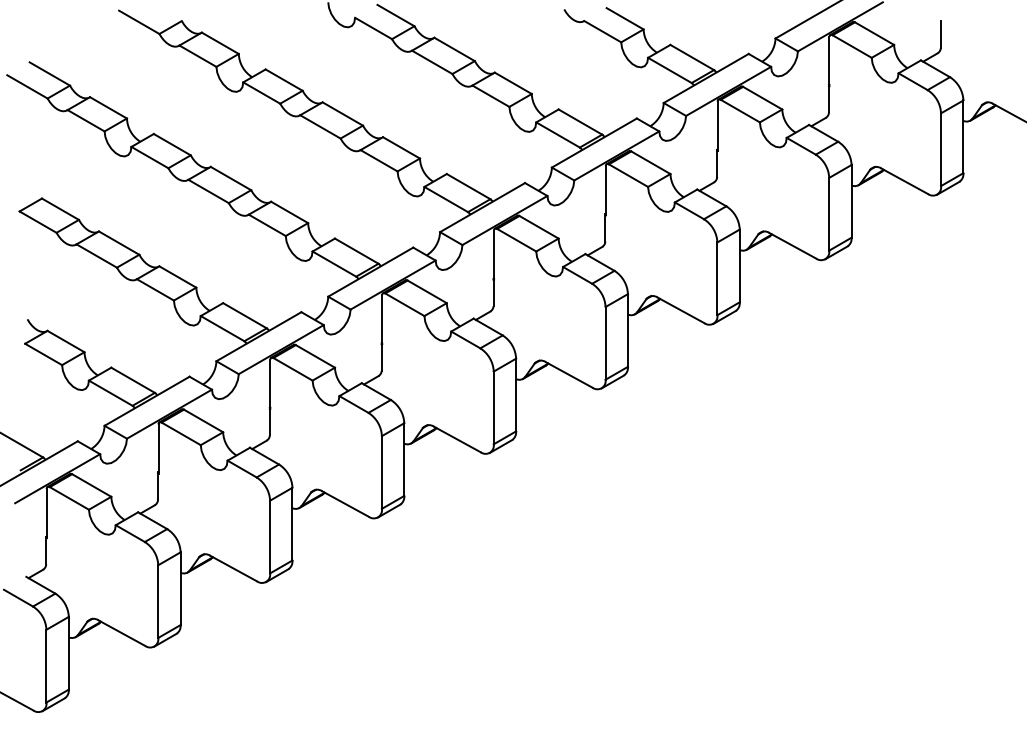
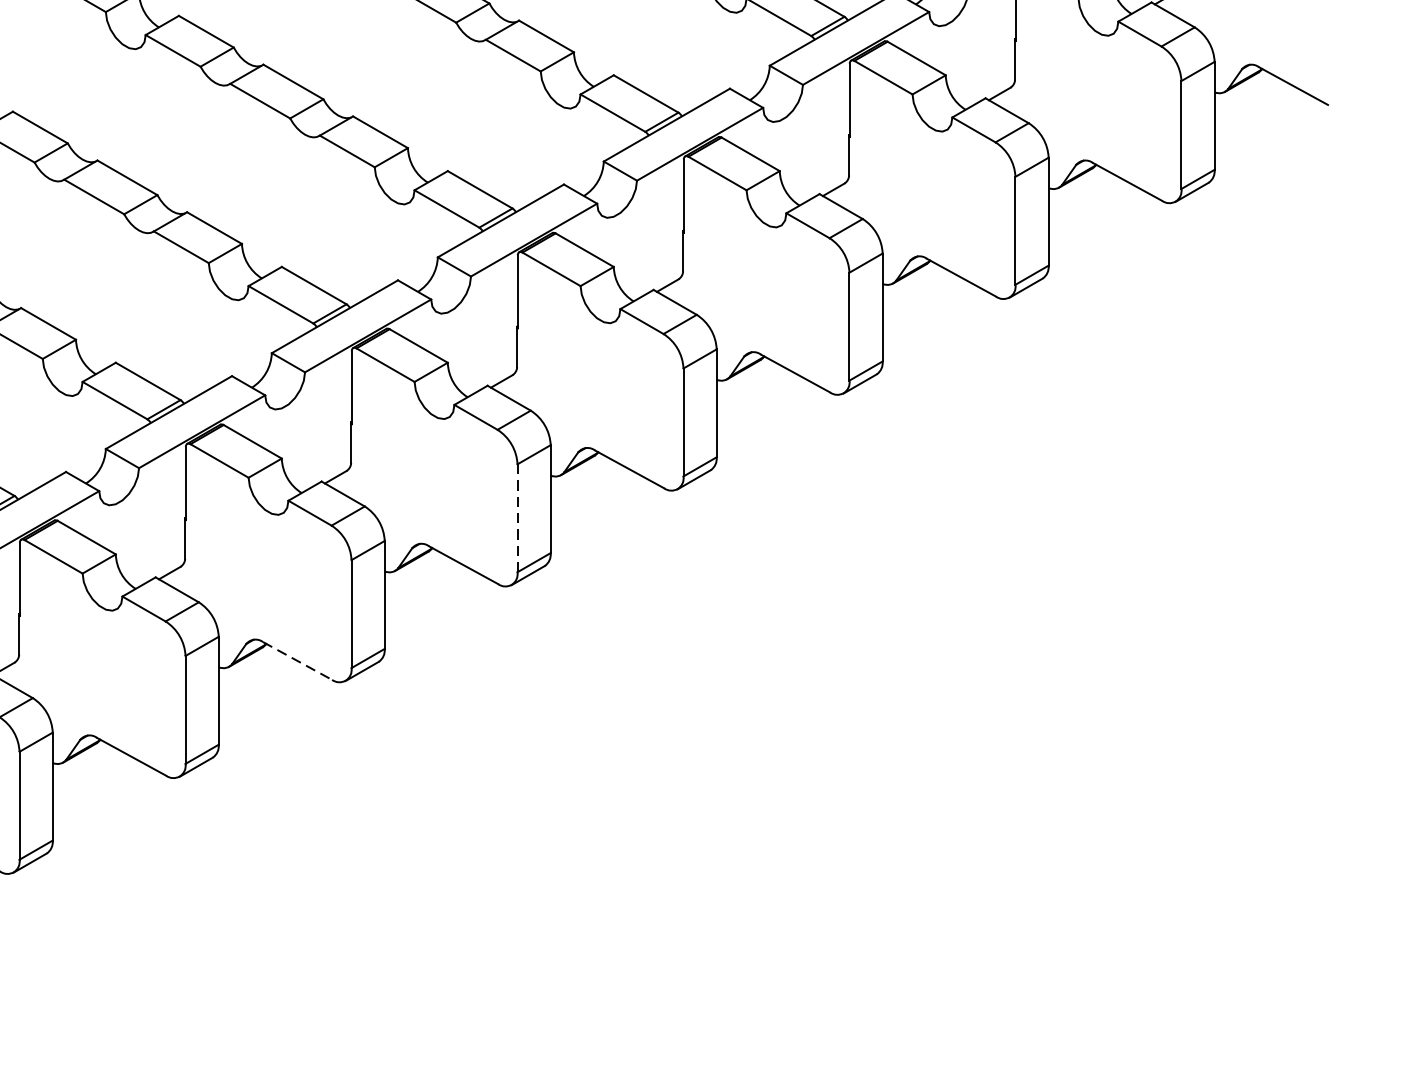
line: (493, 407) -> (517, 517), solid -> dashed
line: (345, 504) -> (297, 661), solid -> dashed

